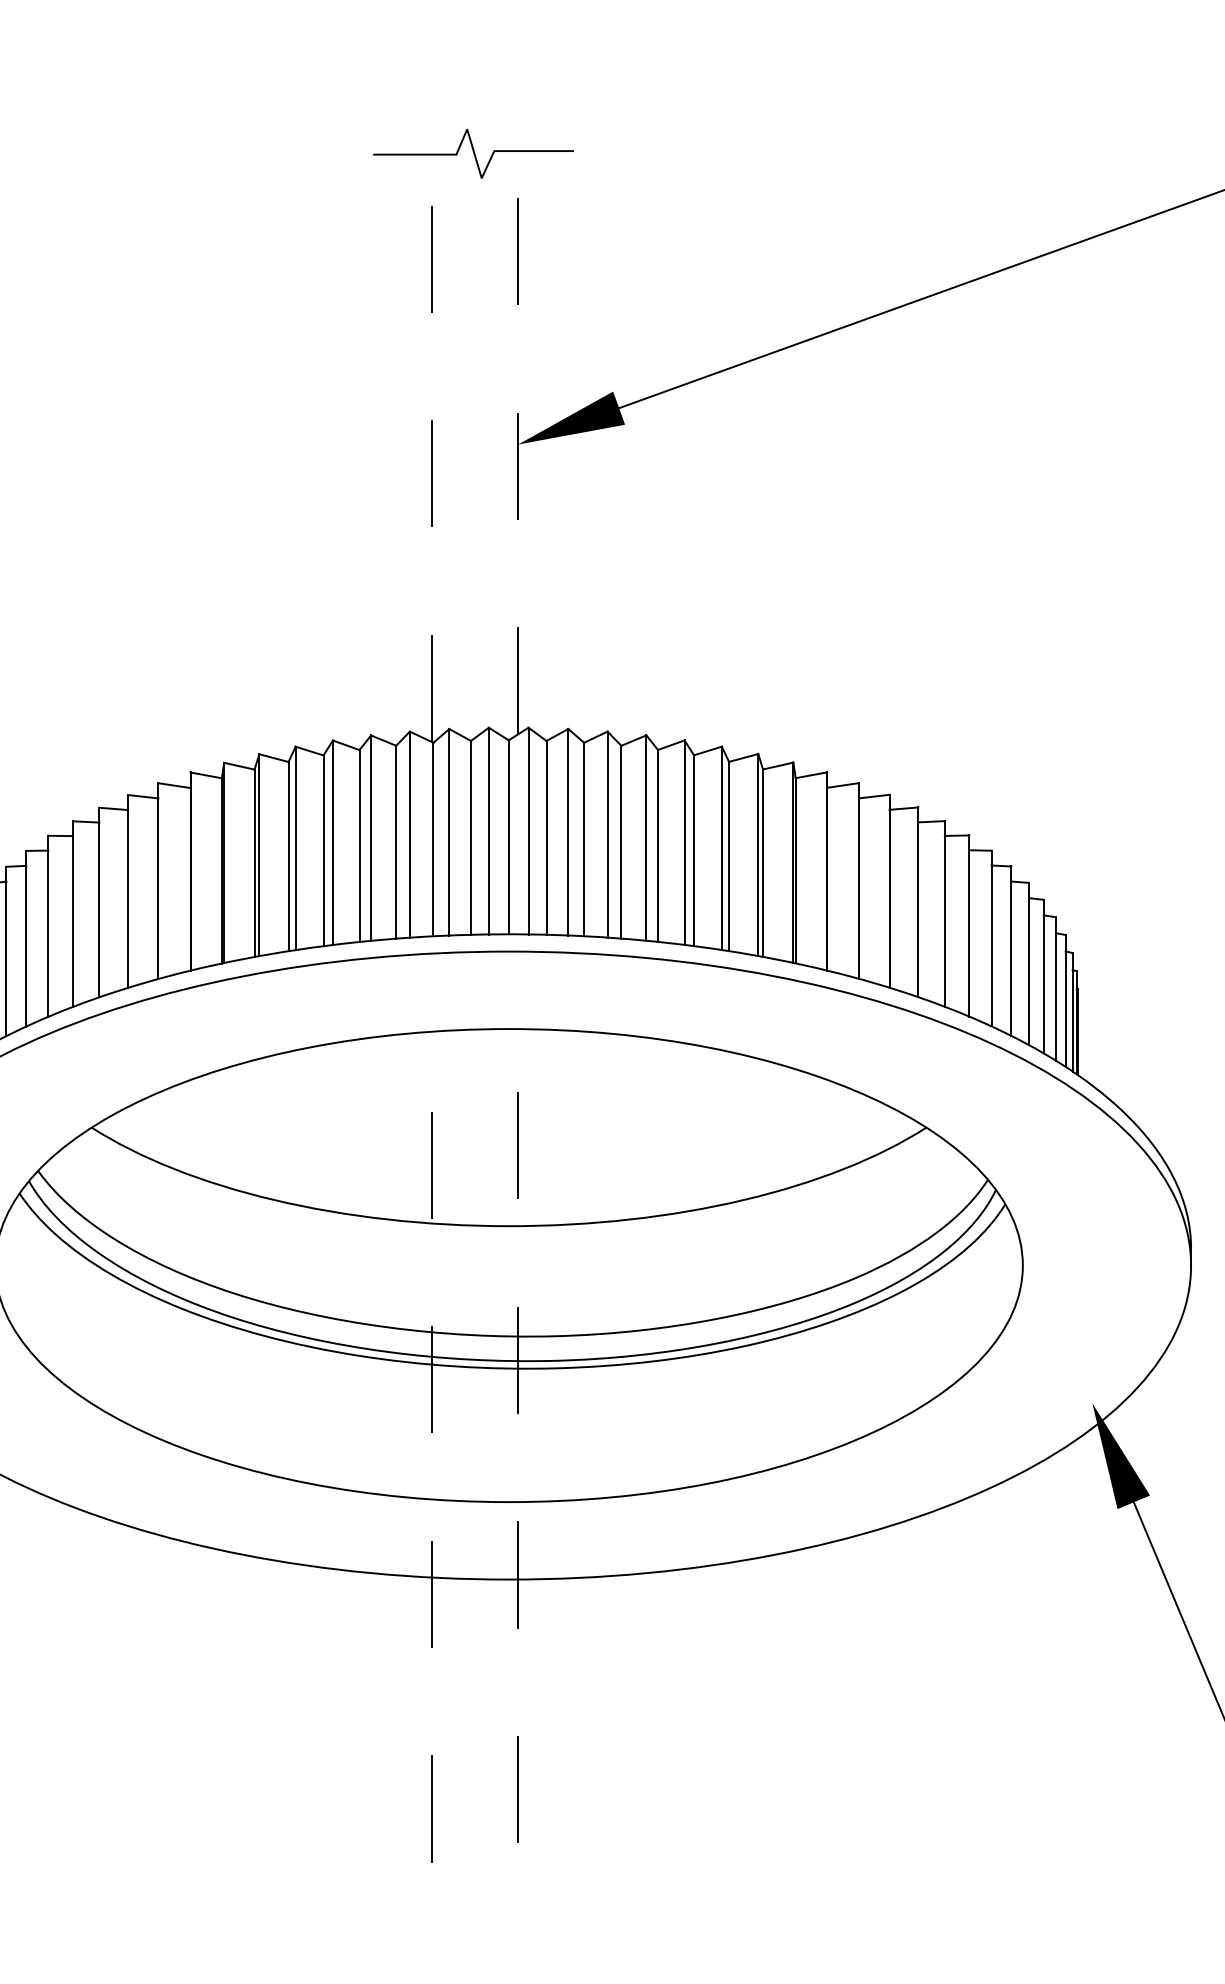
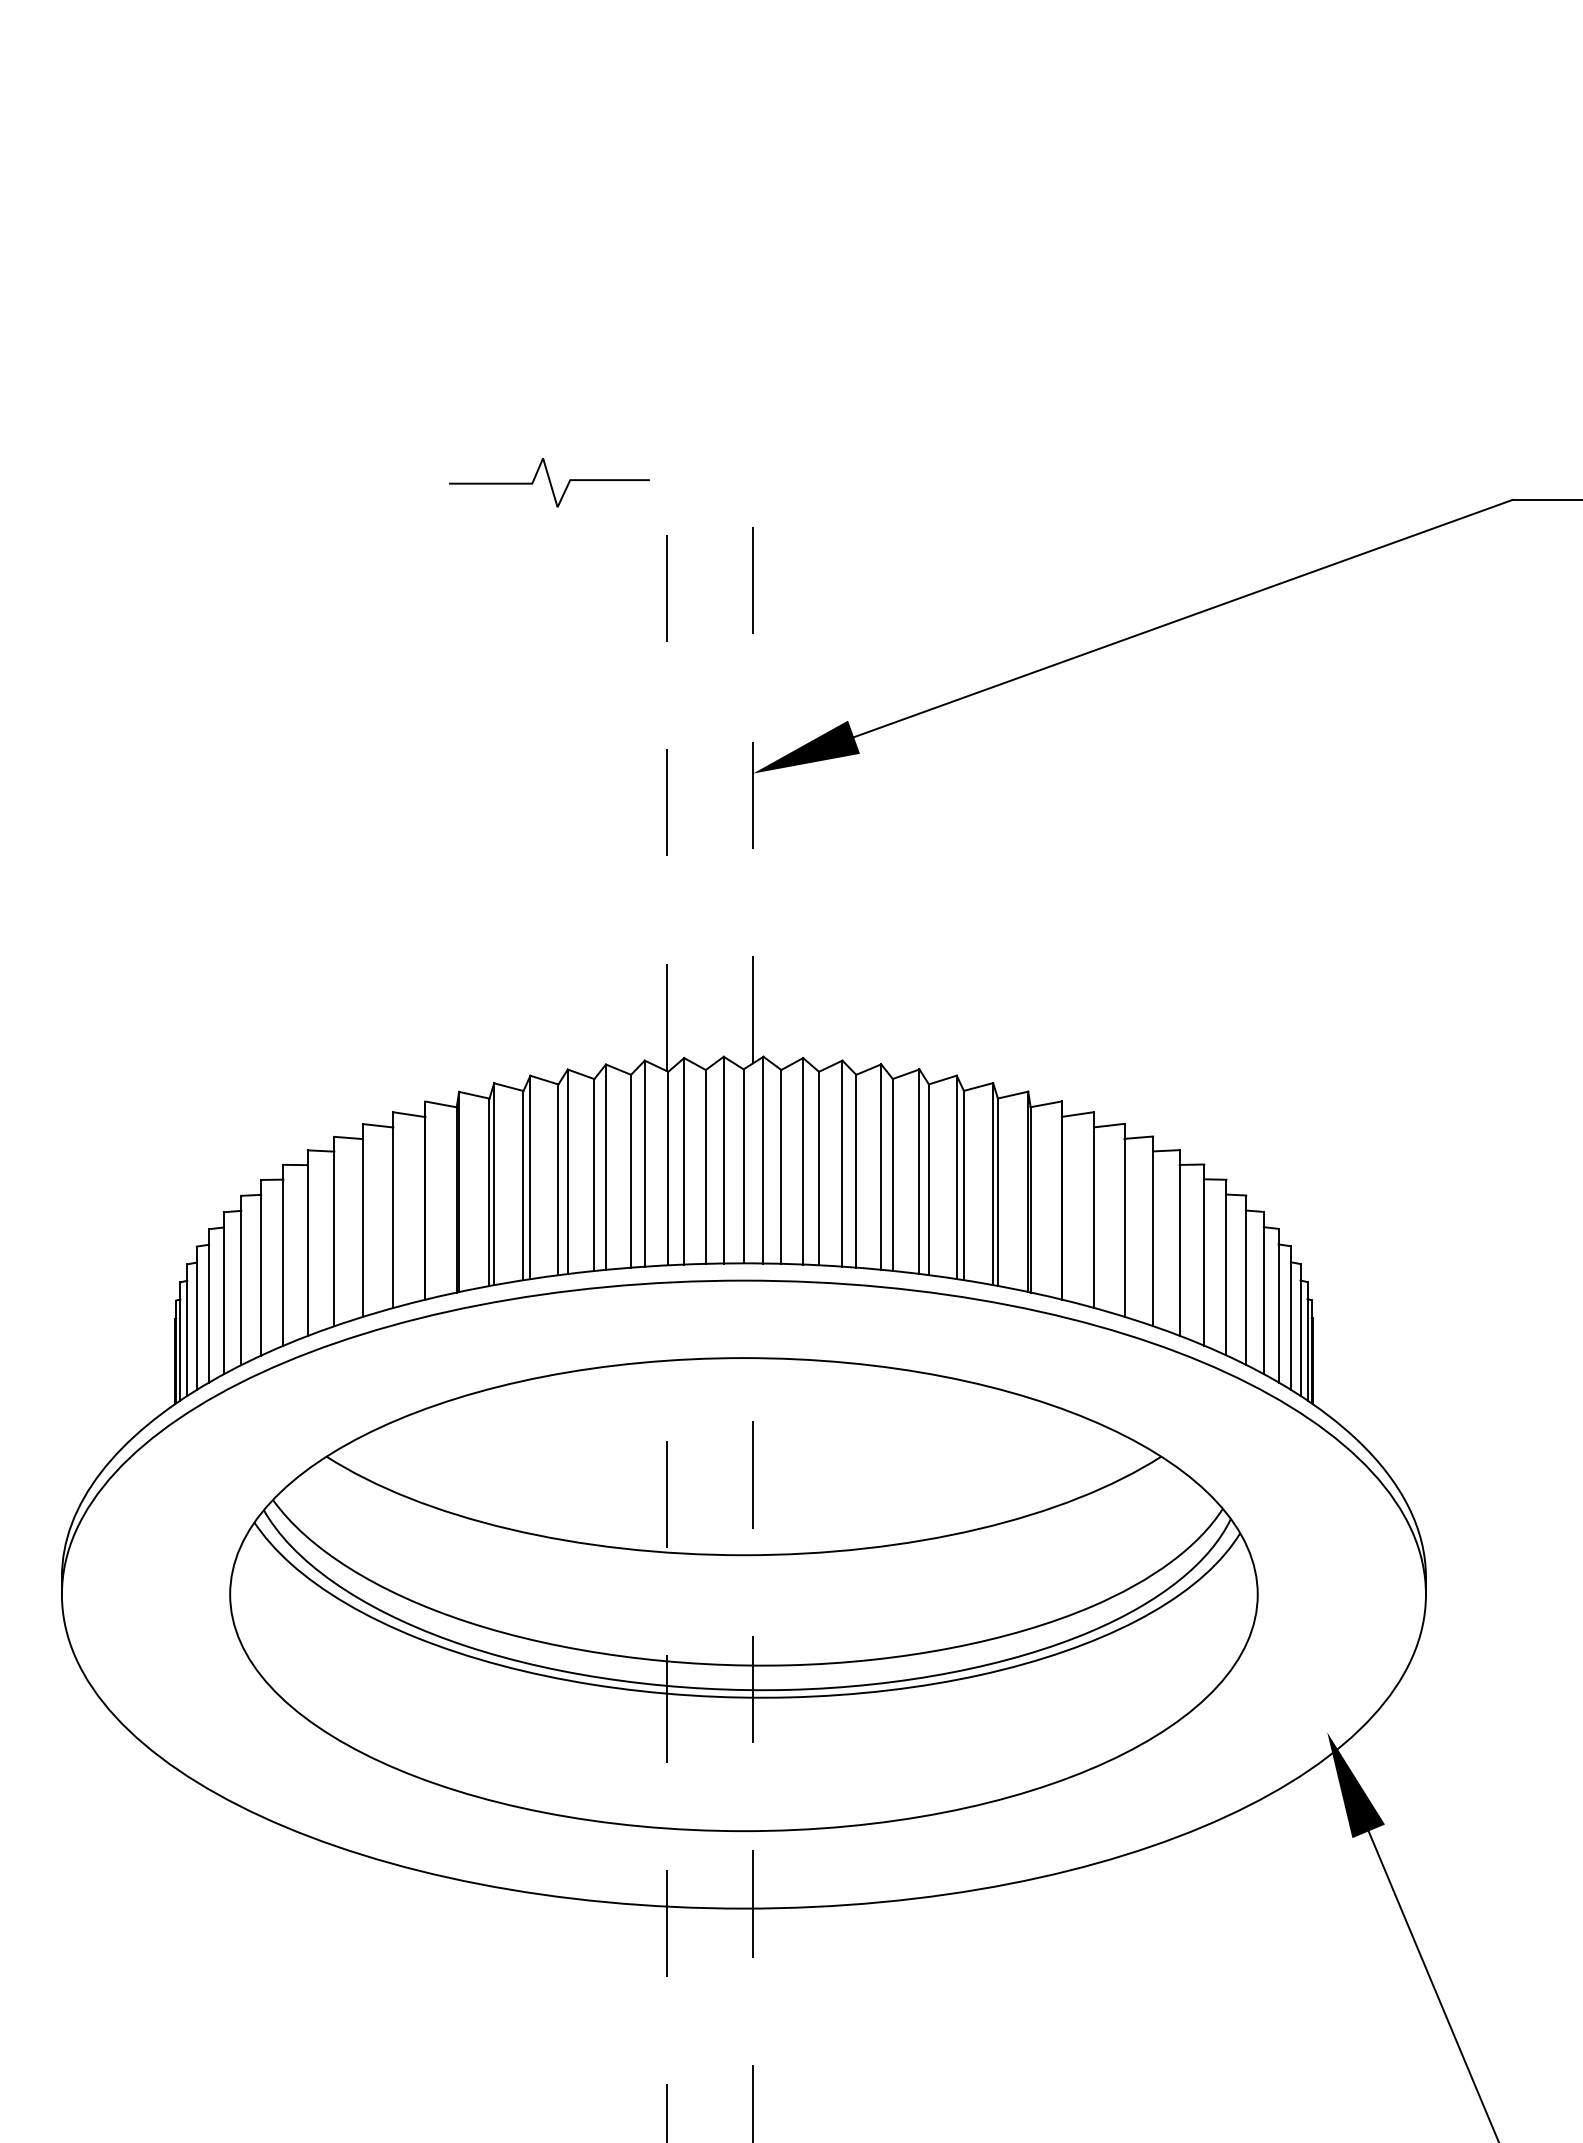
curve: (473, 153) -> (549, 482), moved

